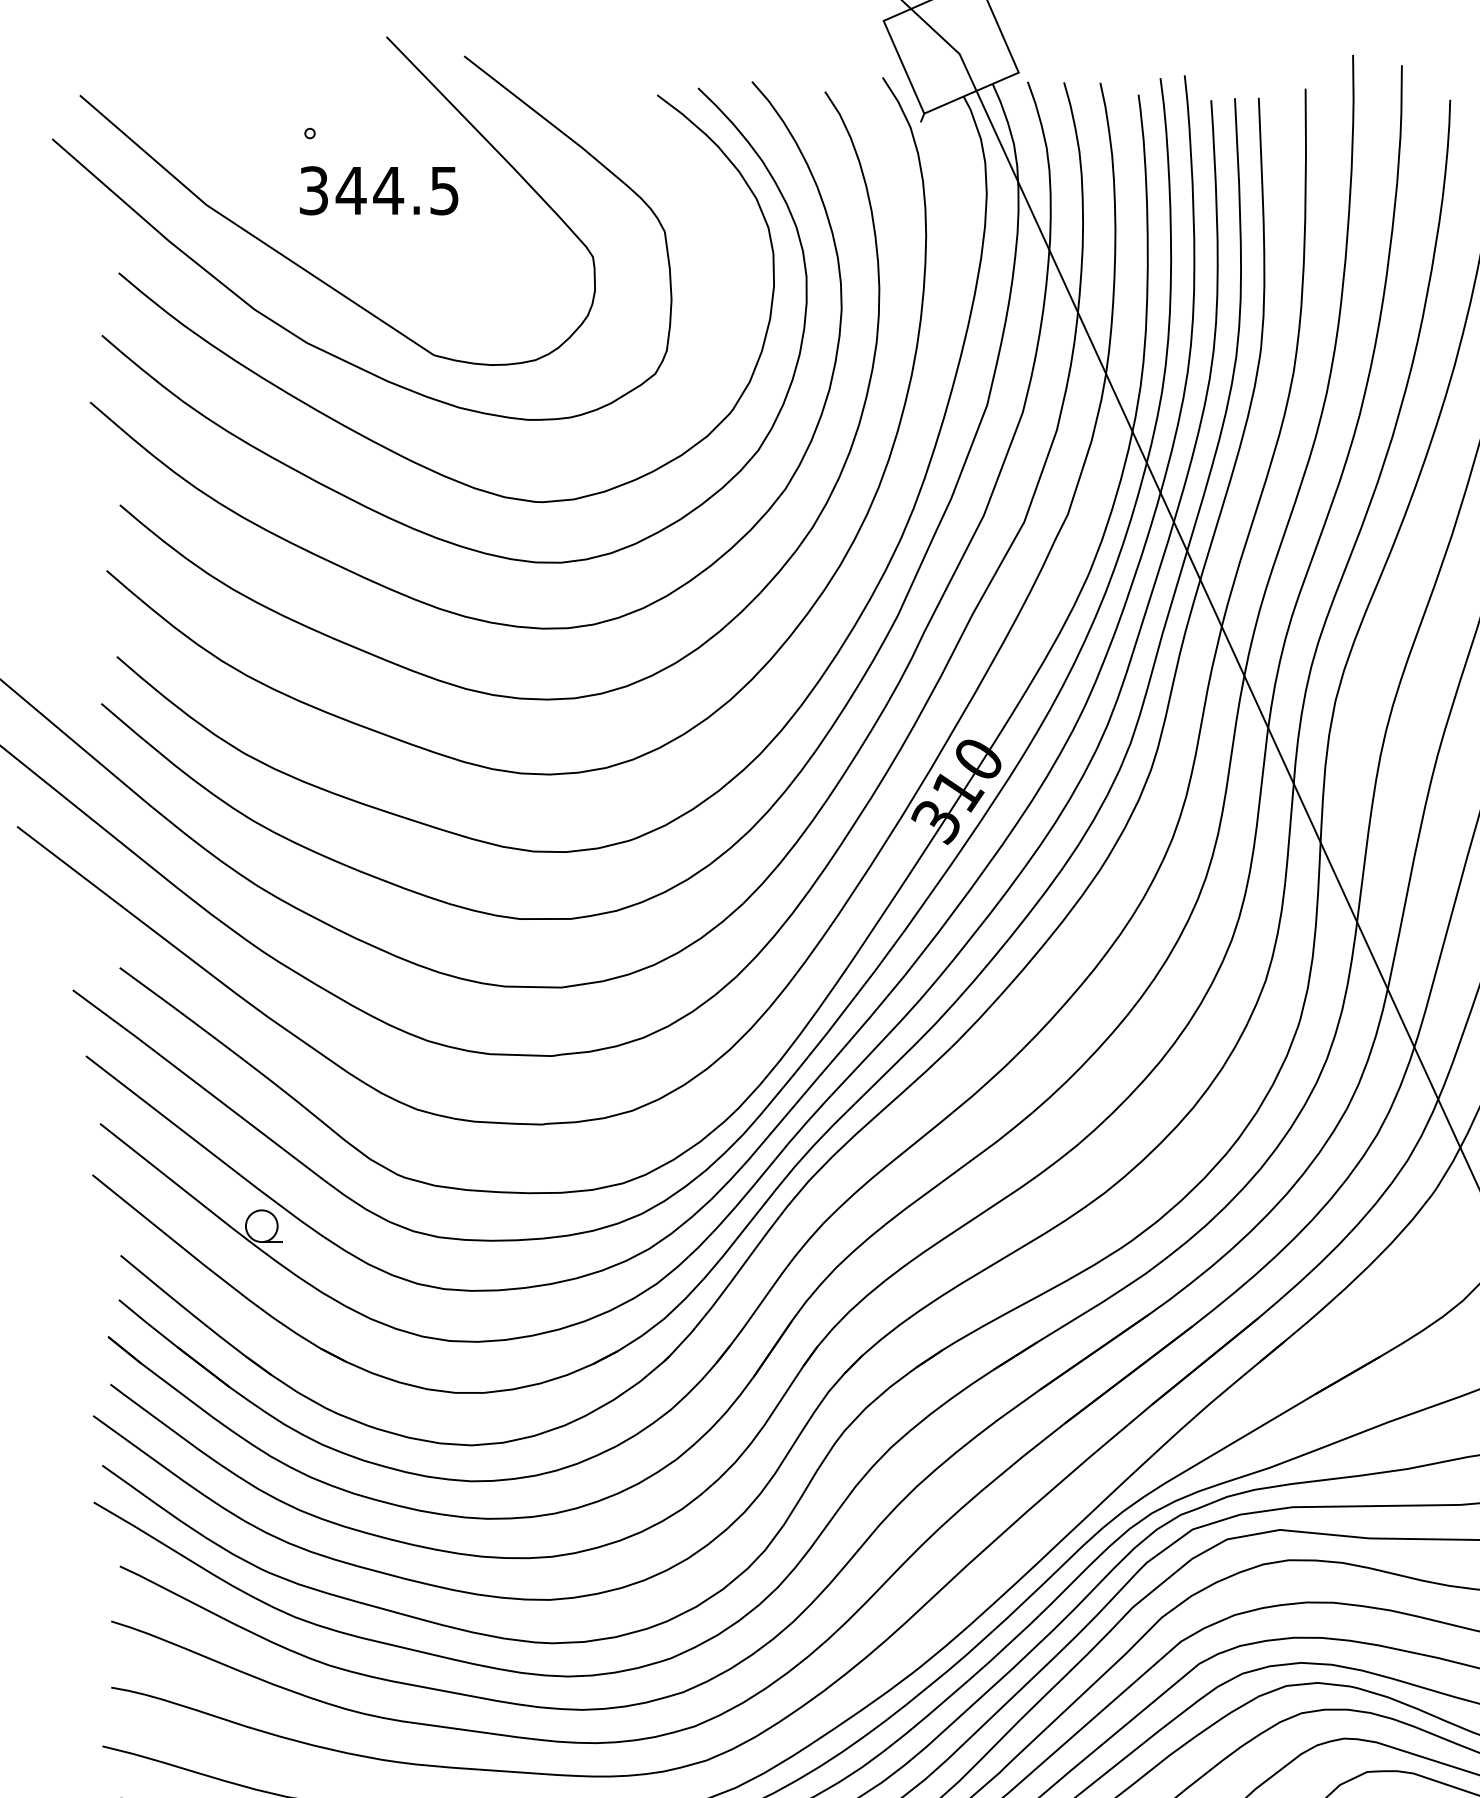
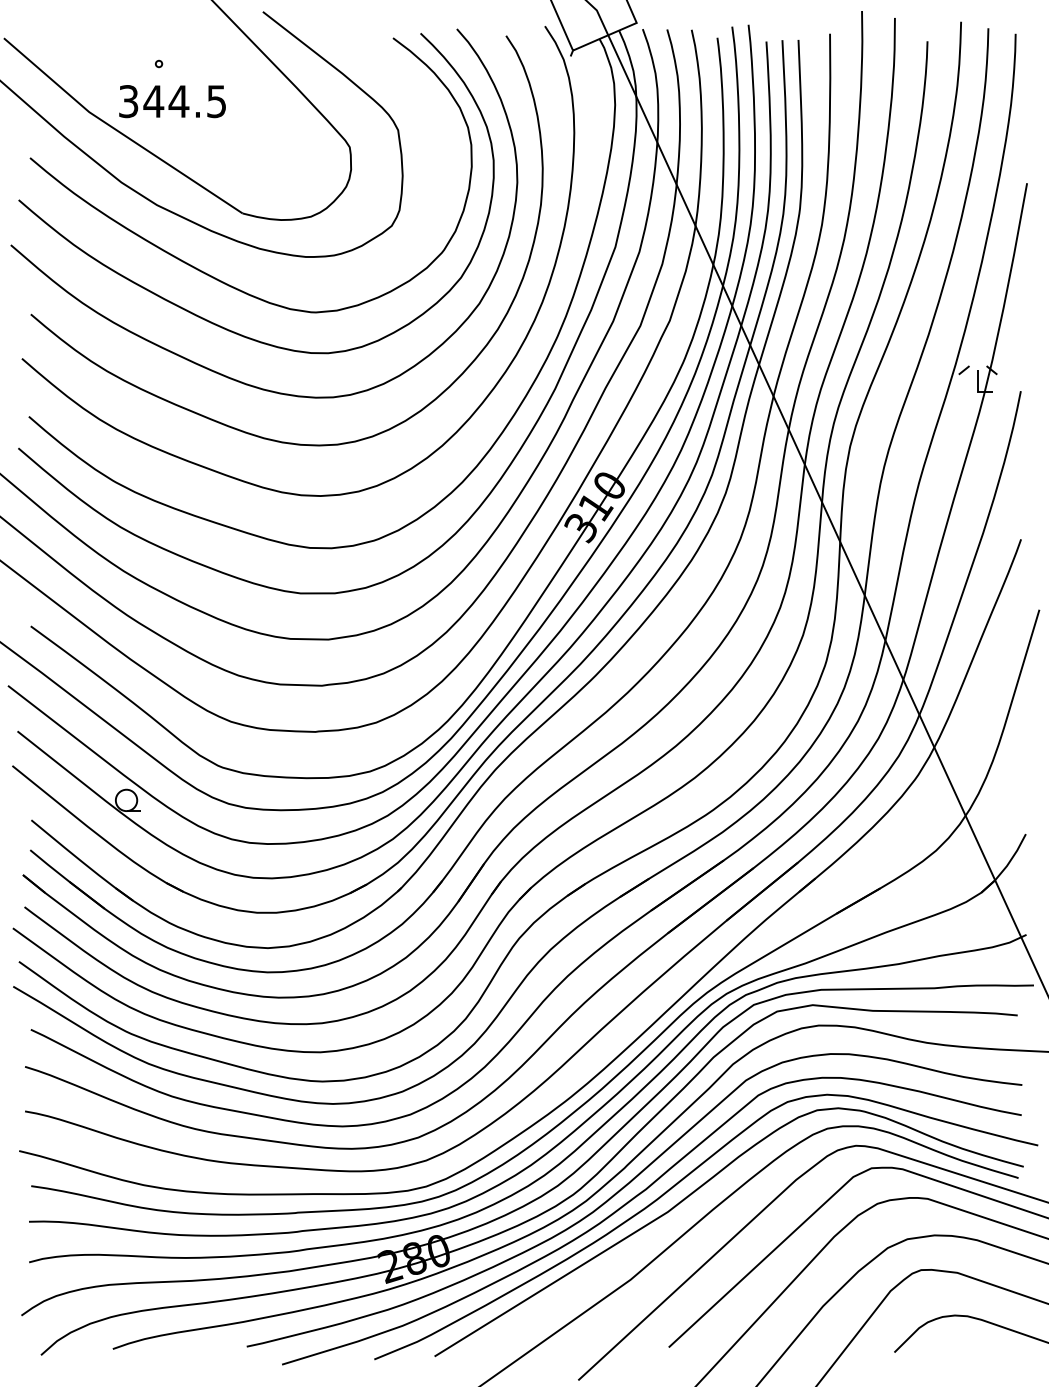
text: (378, 190) -> (172, 101), moved

